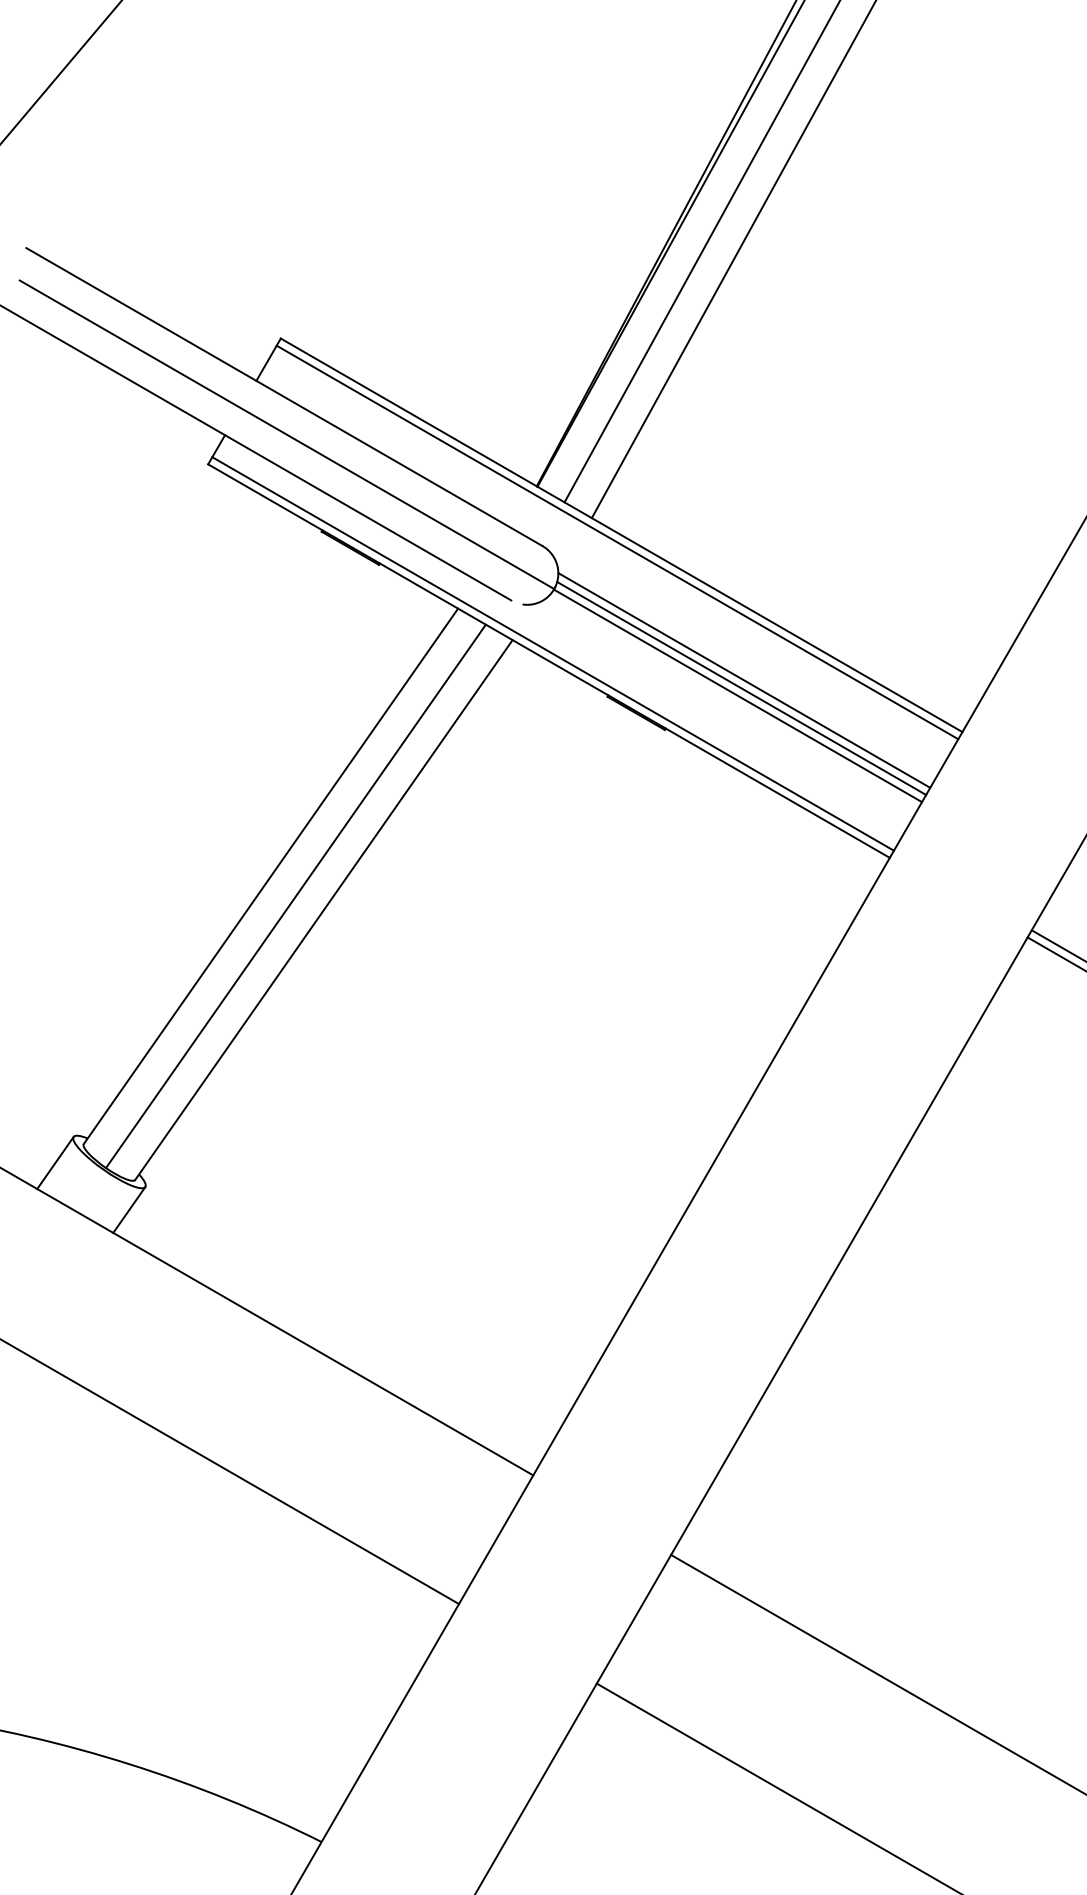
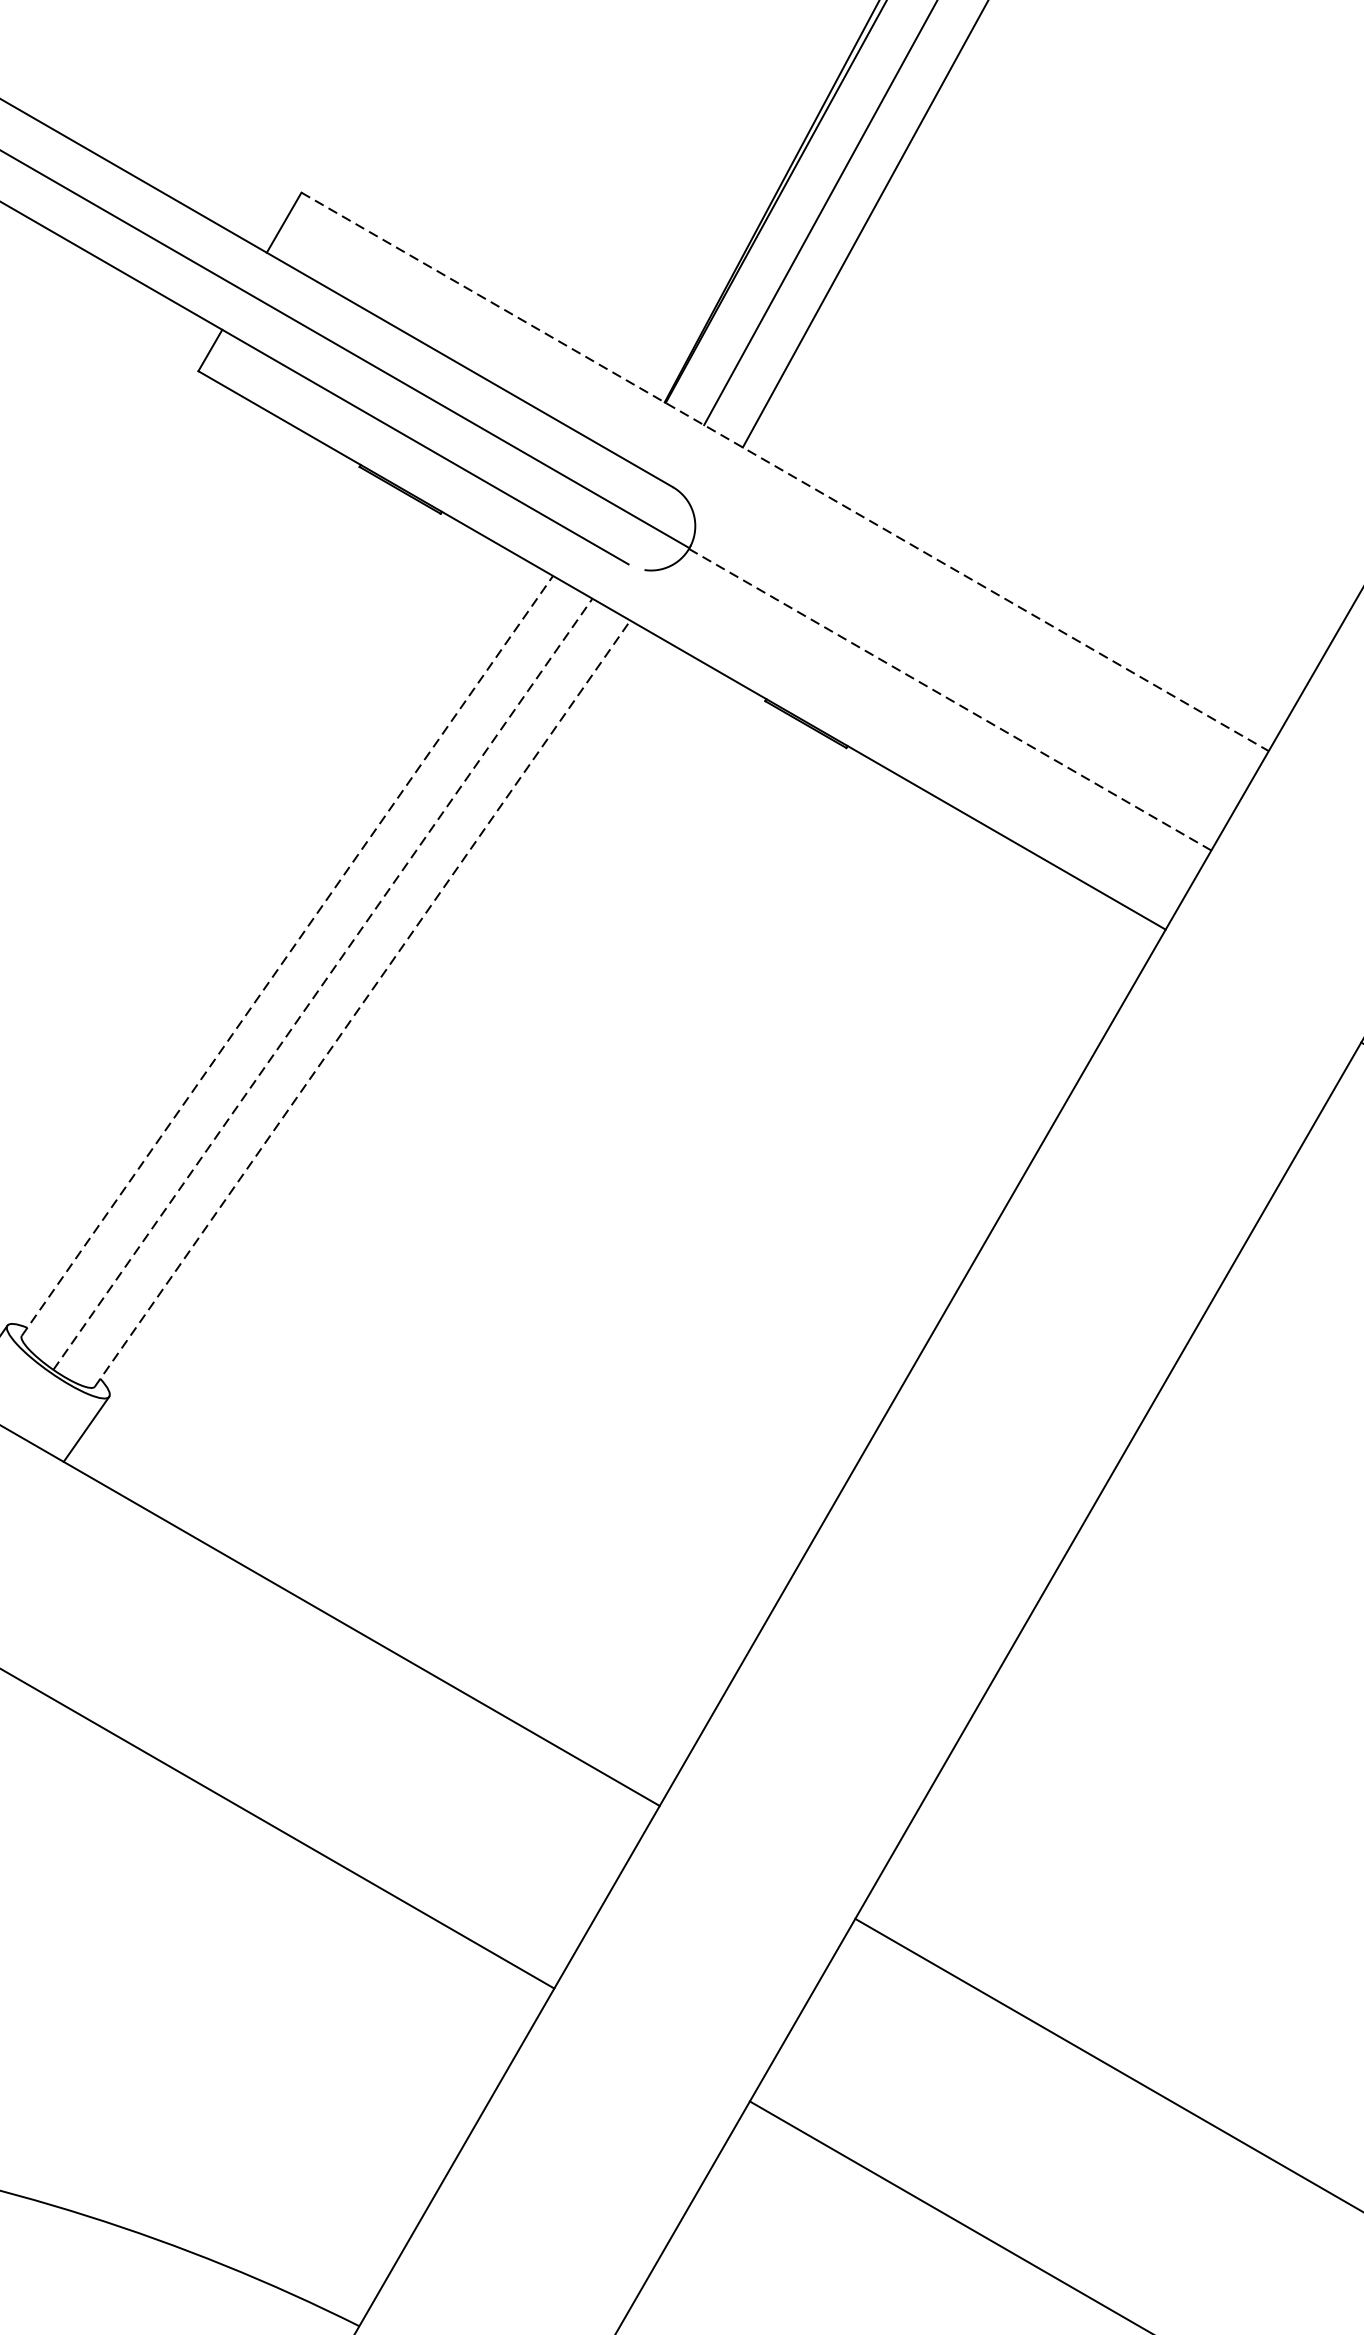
line: (621, 535) -> (784, 472), solid -> dashed
line: (617, 542) -> (779, 482), removed
line: (552, 653) -> (687, 639), removed
line: (744, 680) -> (959, 677), removed
line: (741, 688) -> (955, 689), removed
line: (737, 695) -> (949, 699), solid -> dashed
line: (270, 876) -> (286, 956), solid -> dashed
line: (295, 896) -> (322, 984), solid -> dashed
line: (324, 909) -> (363, 1002), solid -> dashed

